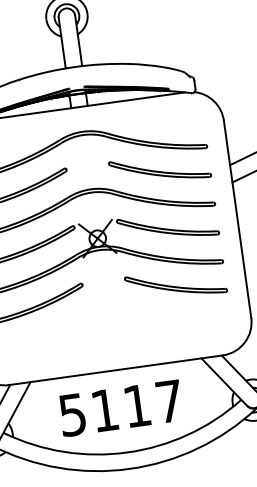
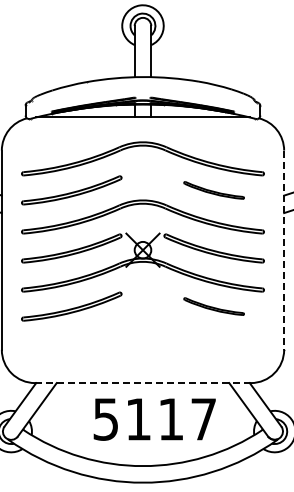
part: (159, 169) -> (213, 190), size x0.6
line: (237, 219) -> (284, 250), solid -> dashed
part: (175, 284) -> (213, 306), size x0.6
line: (116, 370) -> (143, 383), solid -> dashed
text: (120, 408) -> (154, 419), moved

